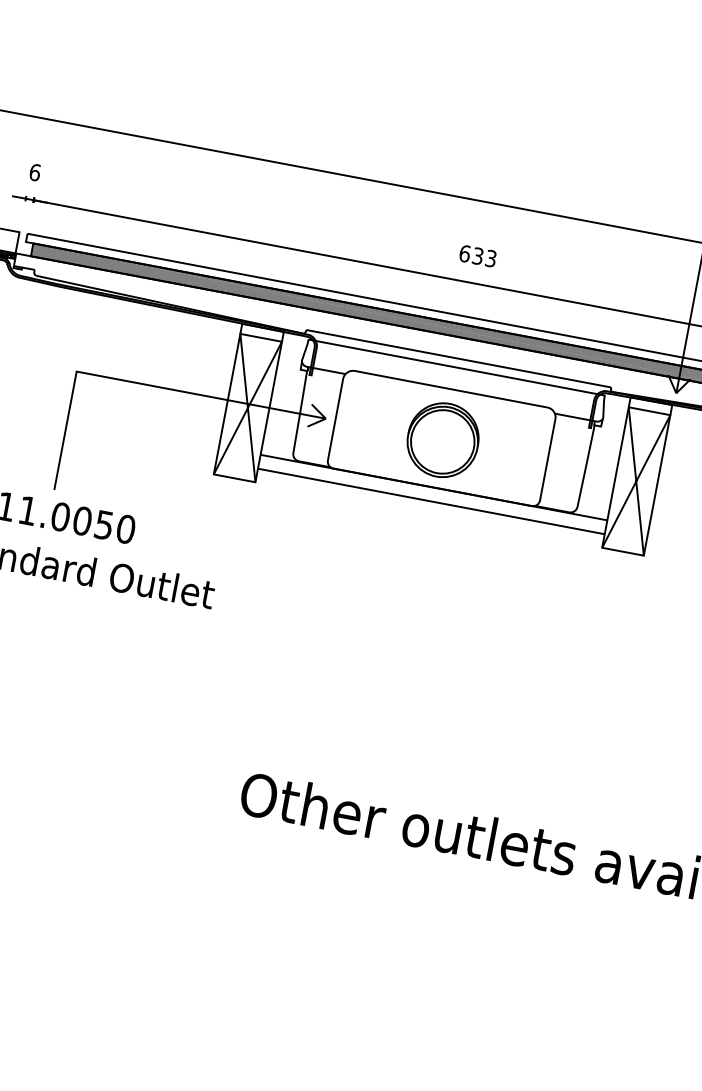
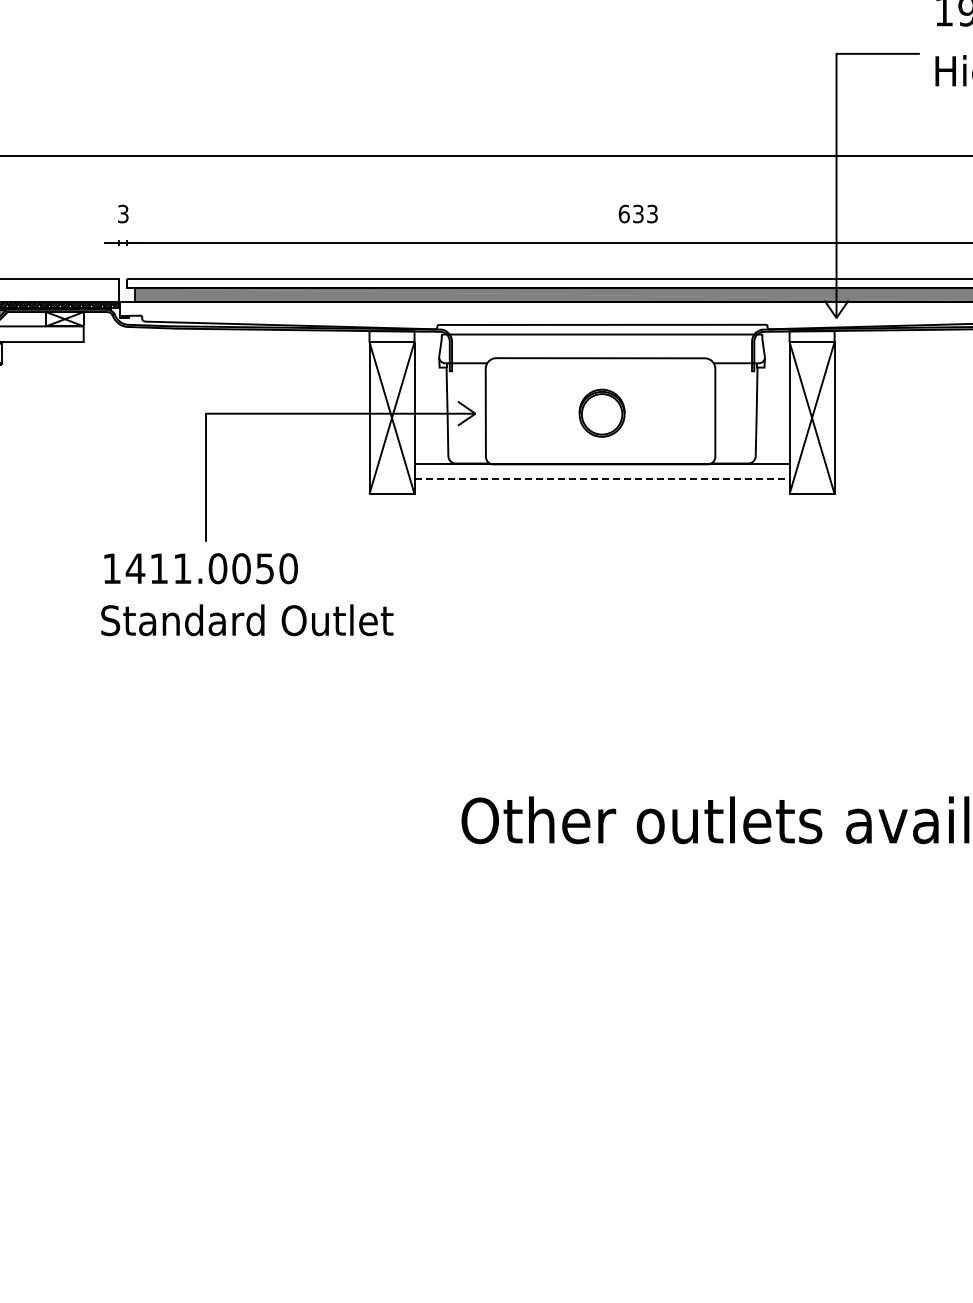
text: (34, 171) -> (122, 213), 6 -> 3
text: (477, 255) -> (637, 213), moved
part: (442, 440) -> (601, 413), size x0.6
line: (431, 501) -> (602, 479), solid -> dashed

